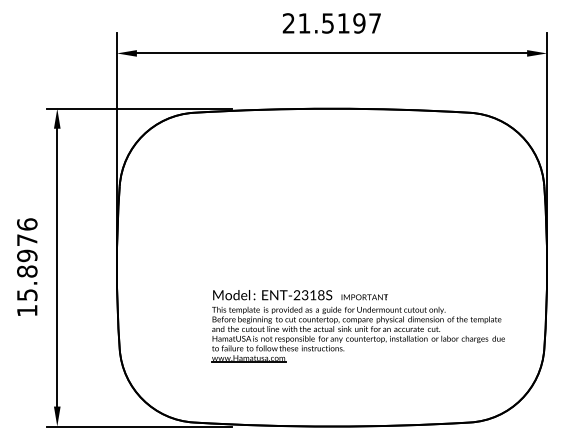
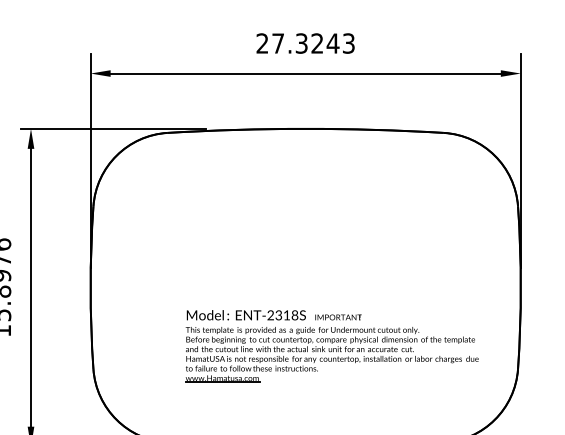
text: (339, 23) -> (313, 43), 21.5197 -> 27.3243

